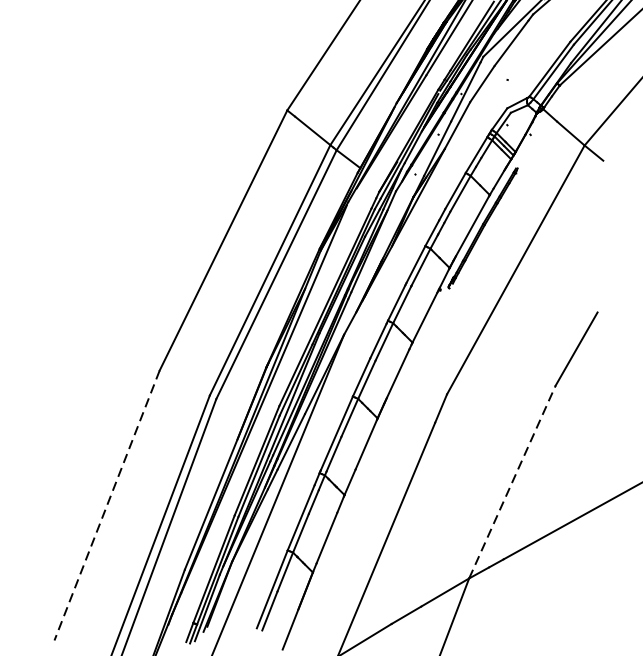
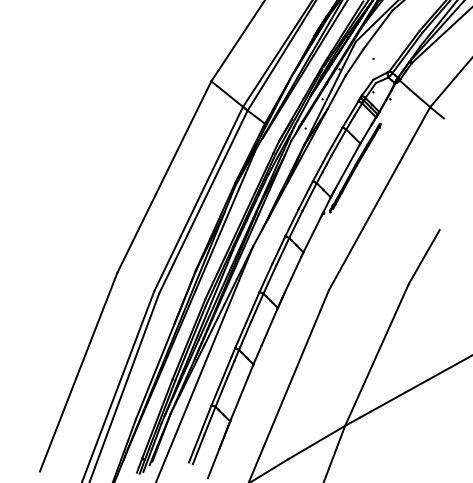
line: (513, 481) -> (377, 354), dashed -> solid
line: (106, 505) -> (78, 372), dashed -> solid

